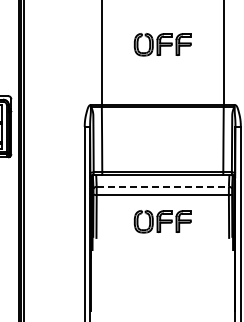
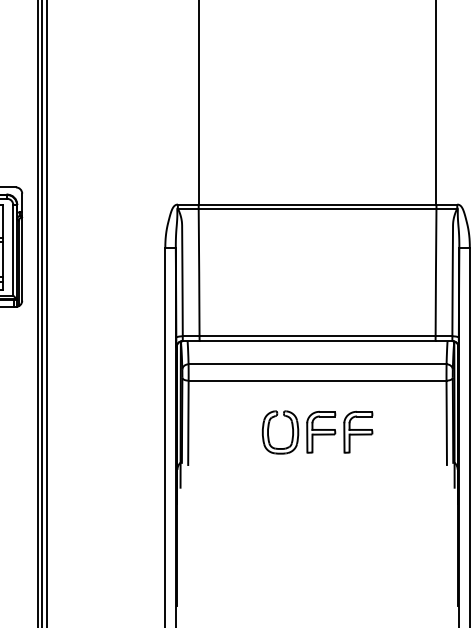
part: (162, 44) -> (316, 86), removed
line: (163, 186) -> (318, 363), dashed -> solid

